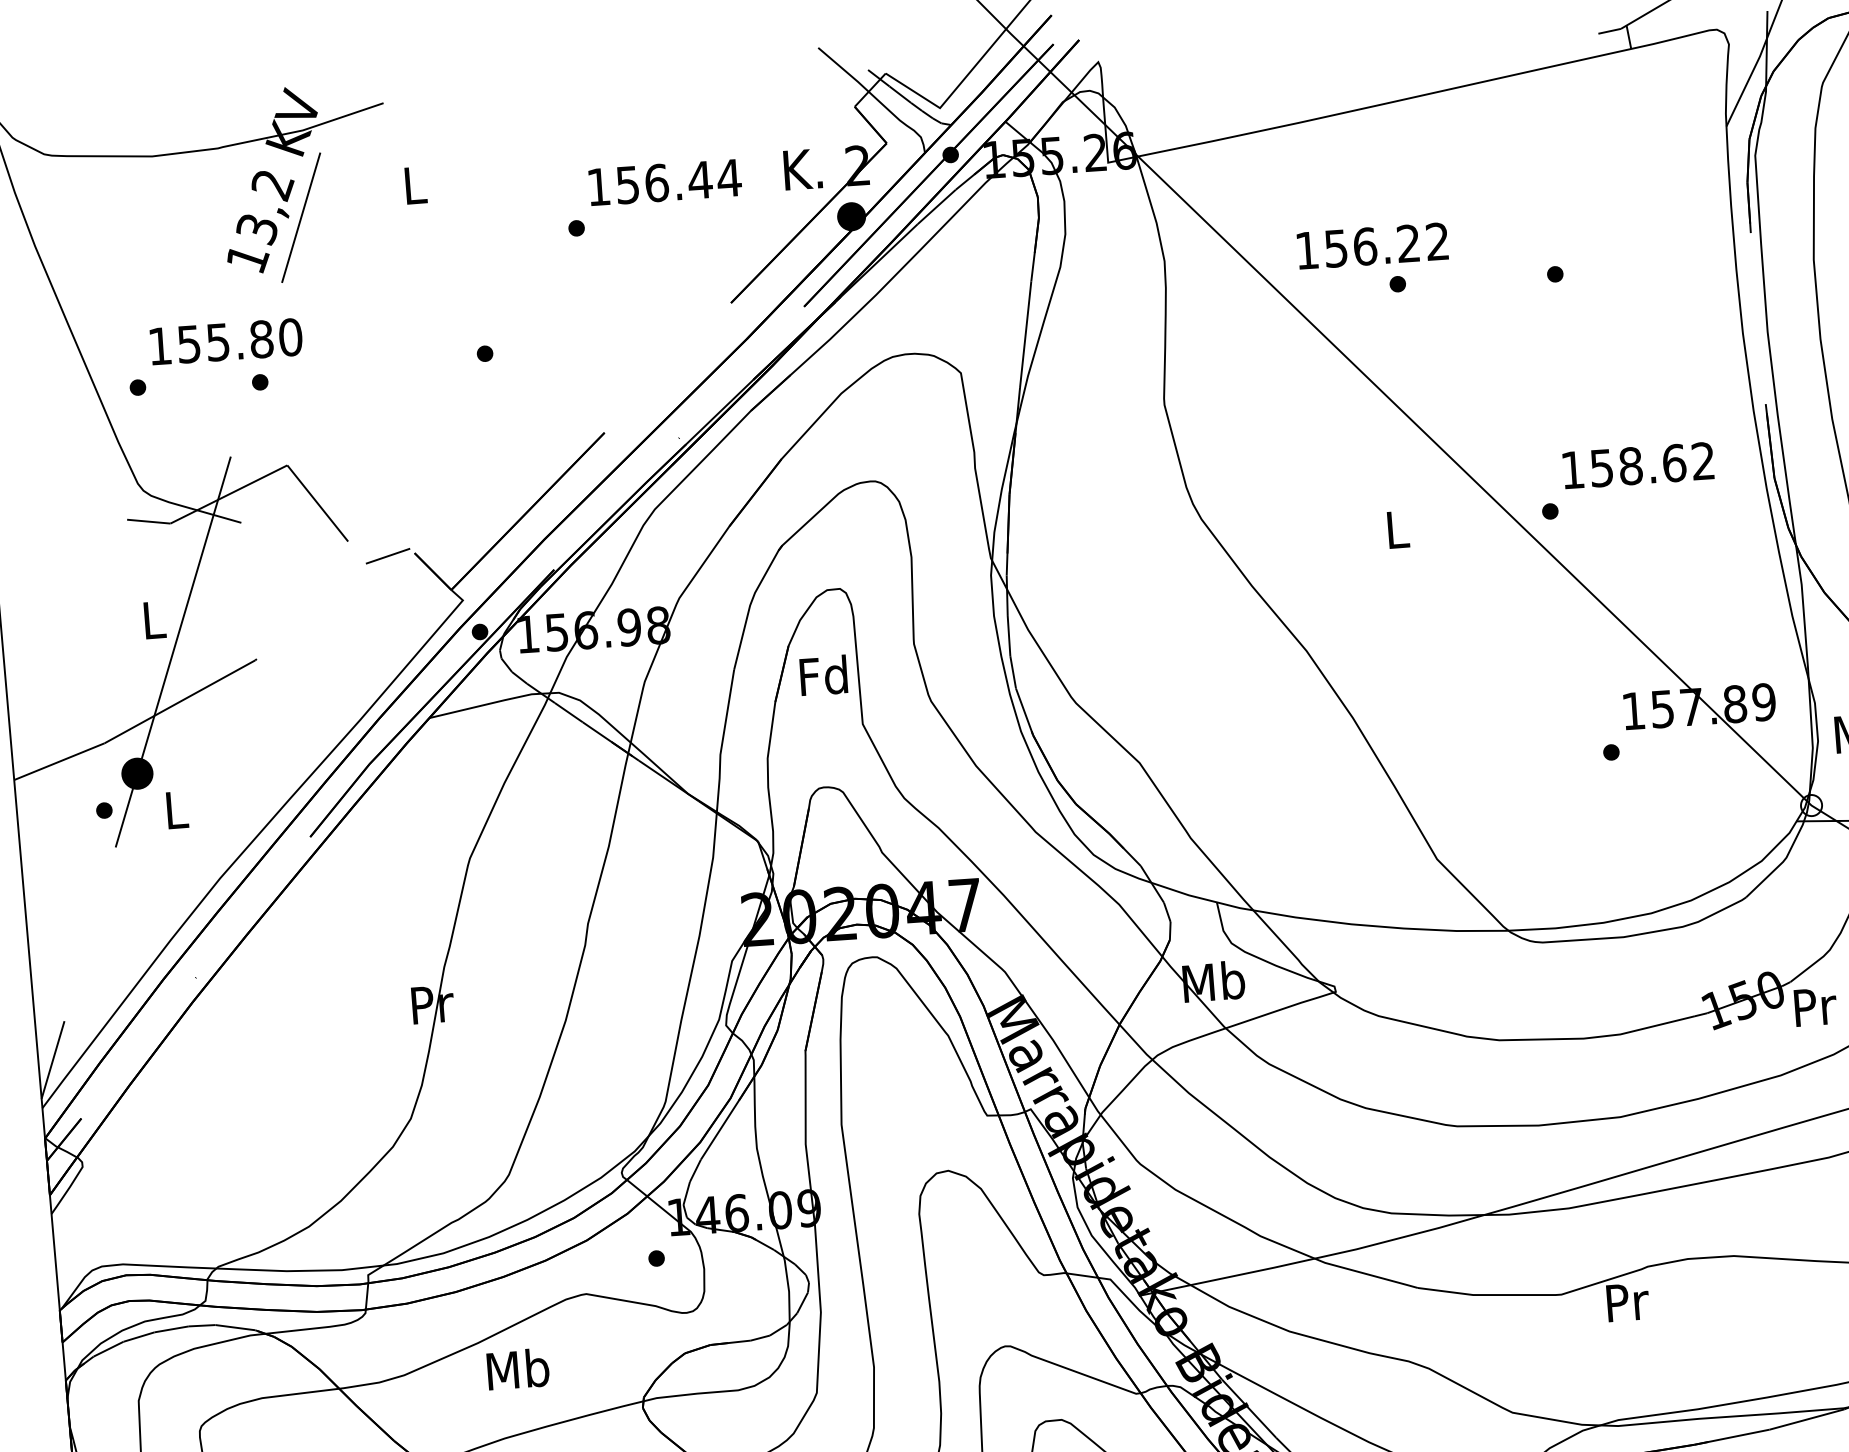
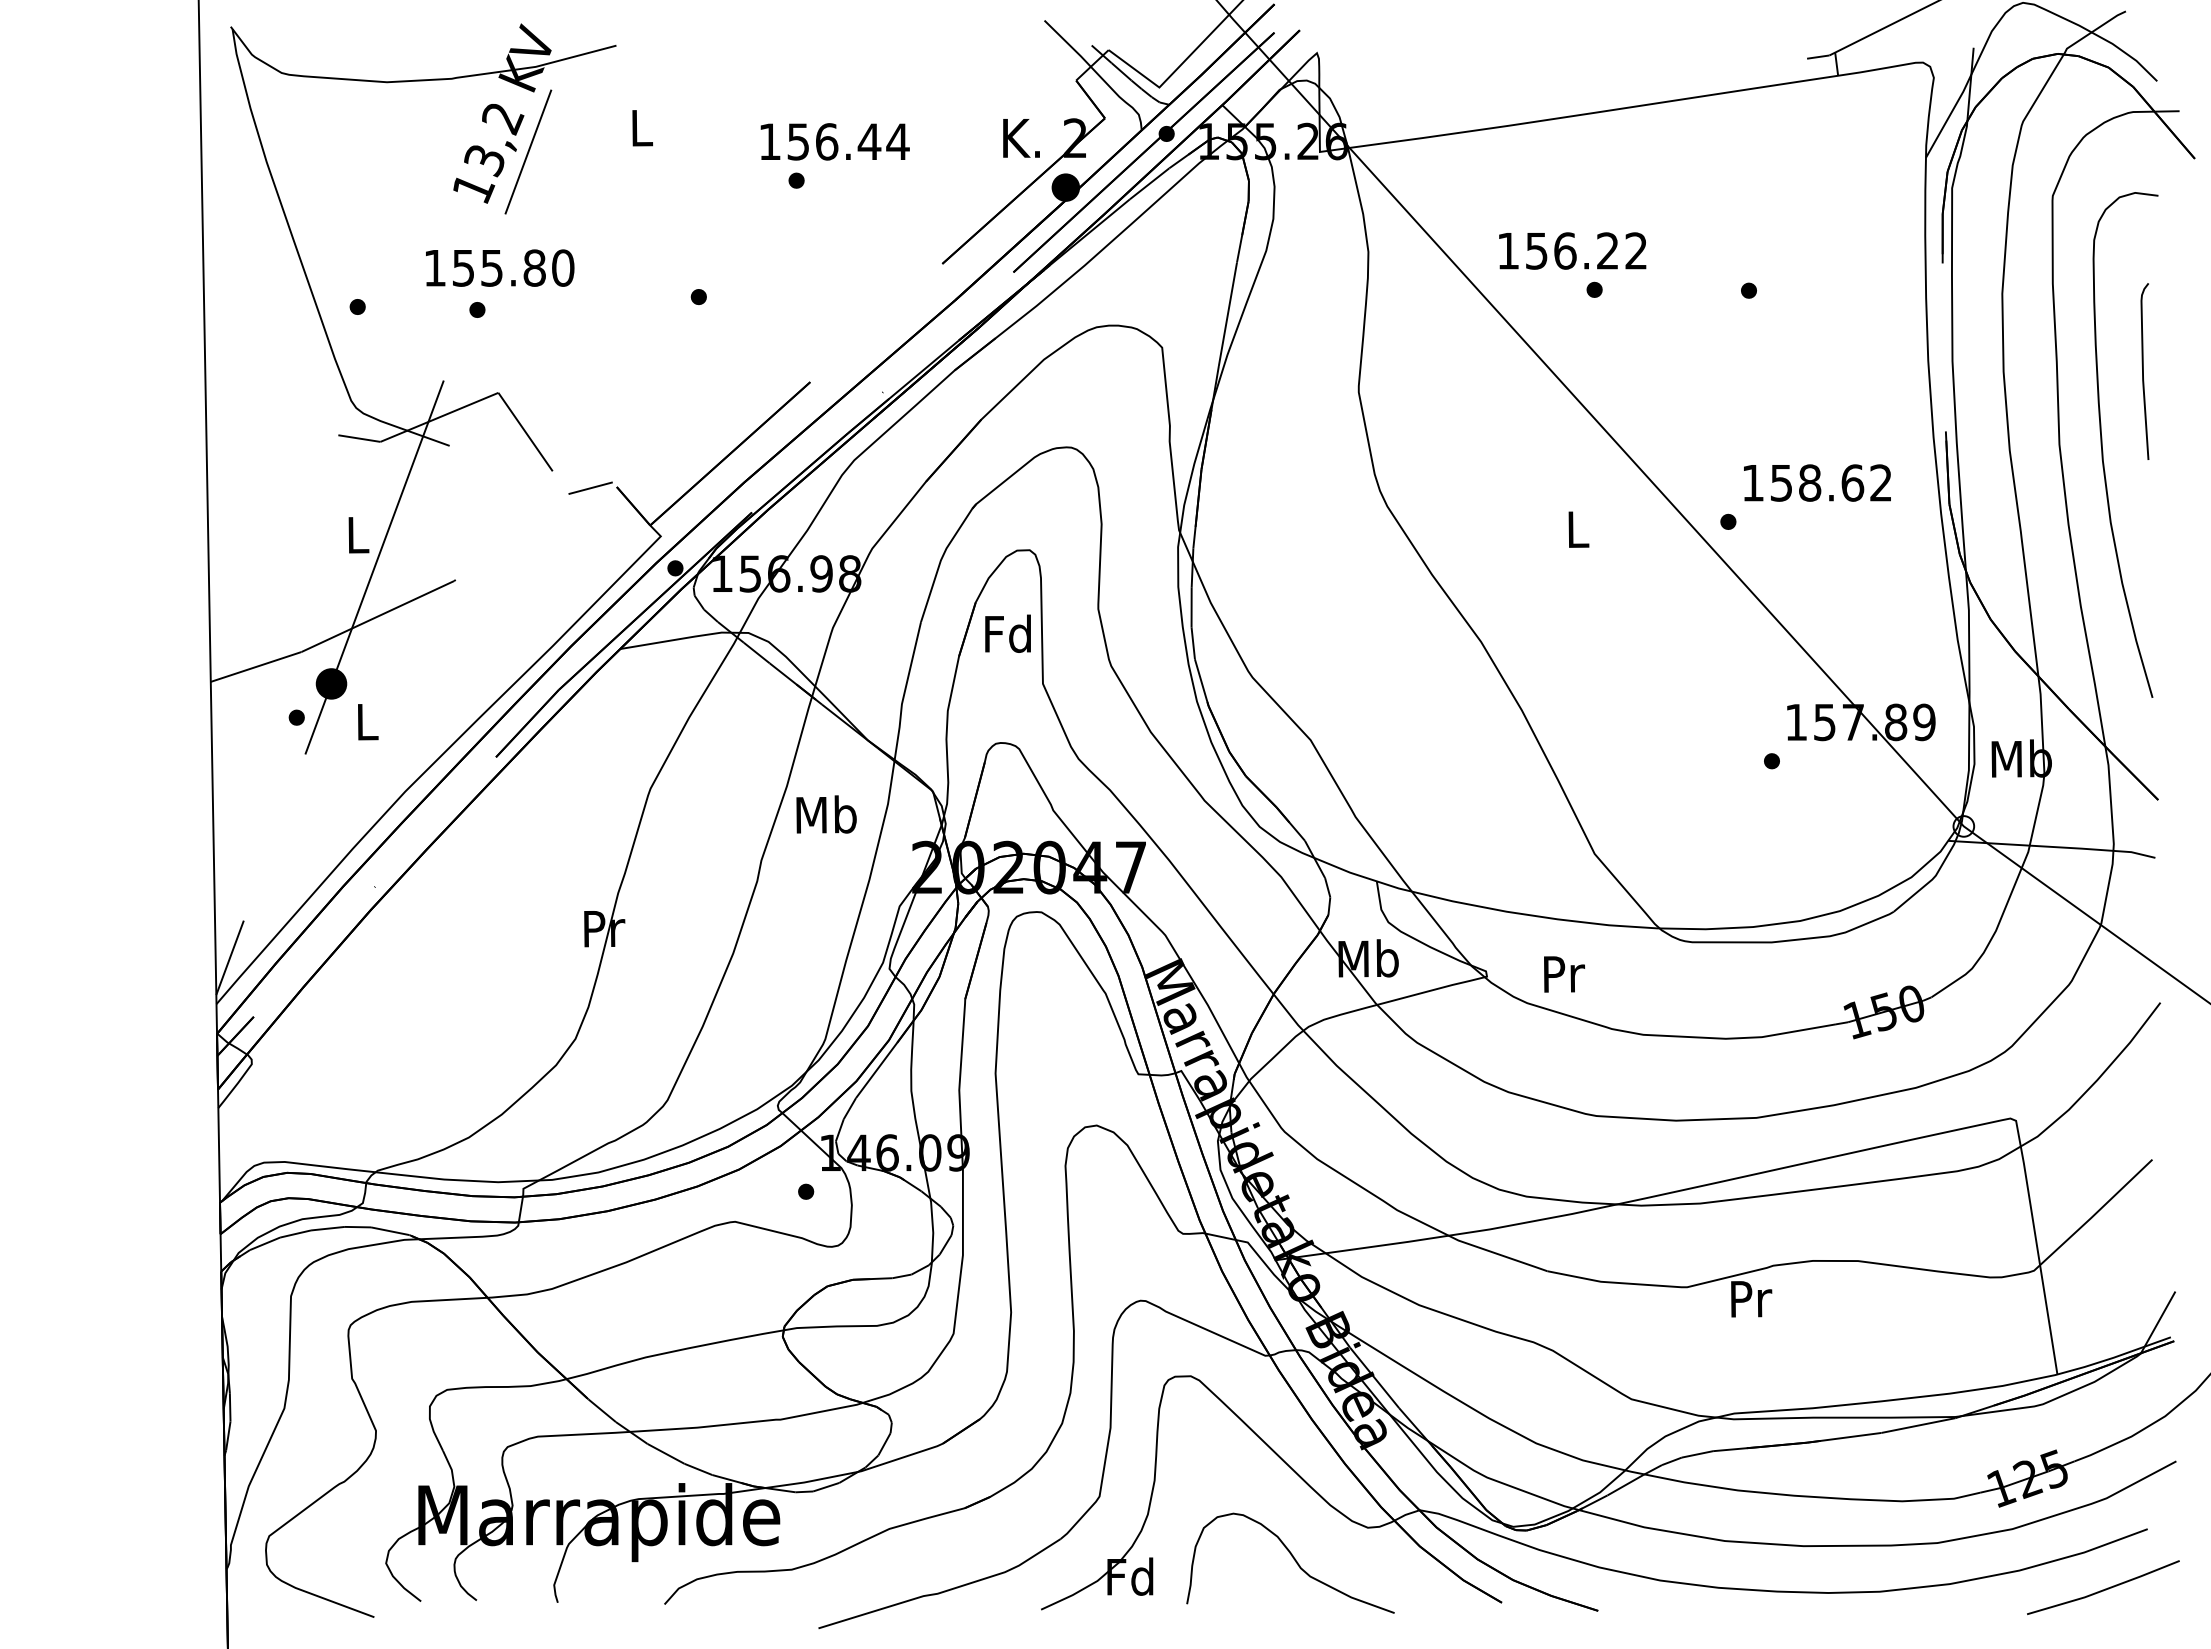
text: (664, 182) -> (834, 141), moved
text: (226, 341) -> (500, 267), moved
text: (1815, 1007) -> (1564, 974), moved
text: (518, 1369) -> (826, 814), moved

